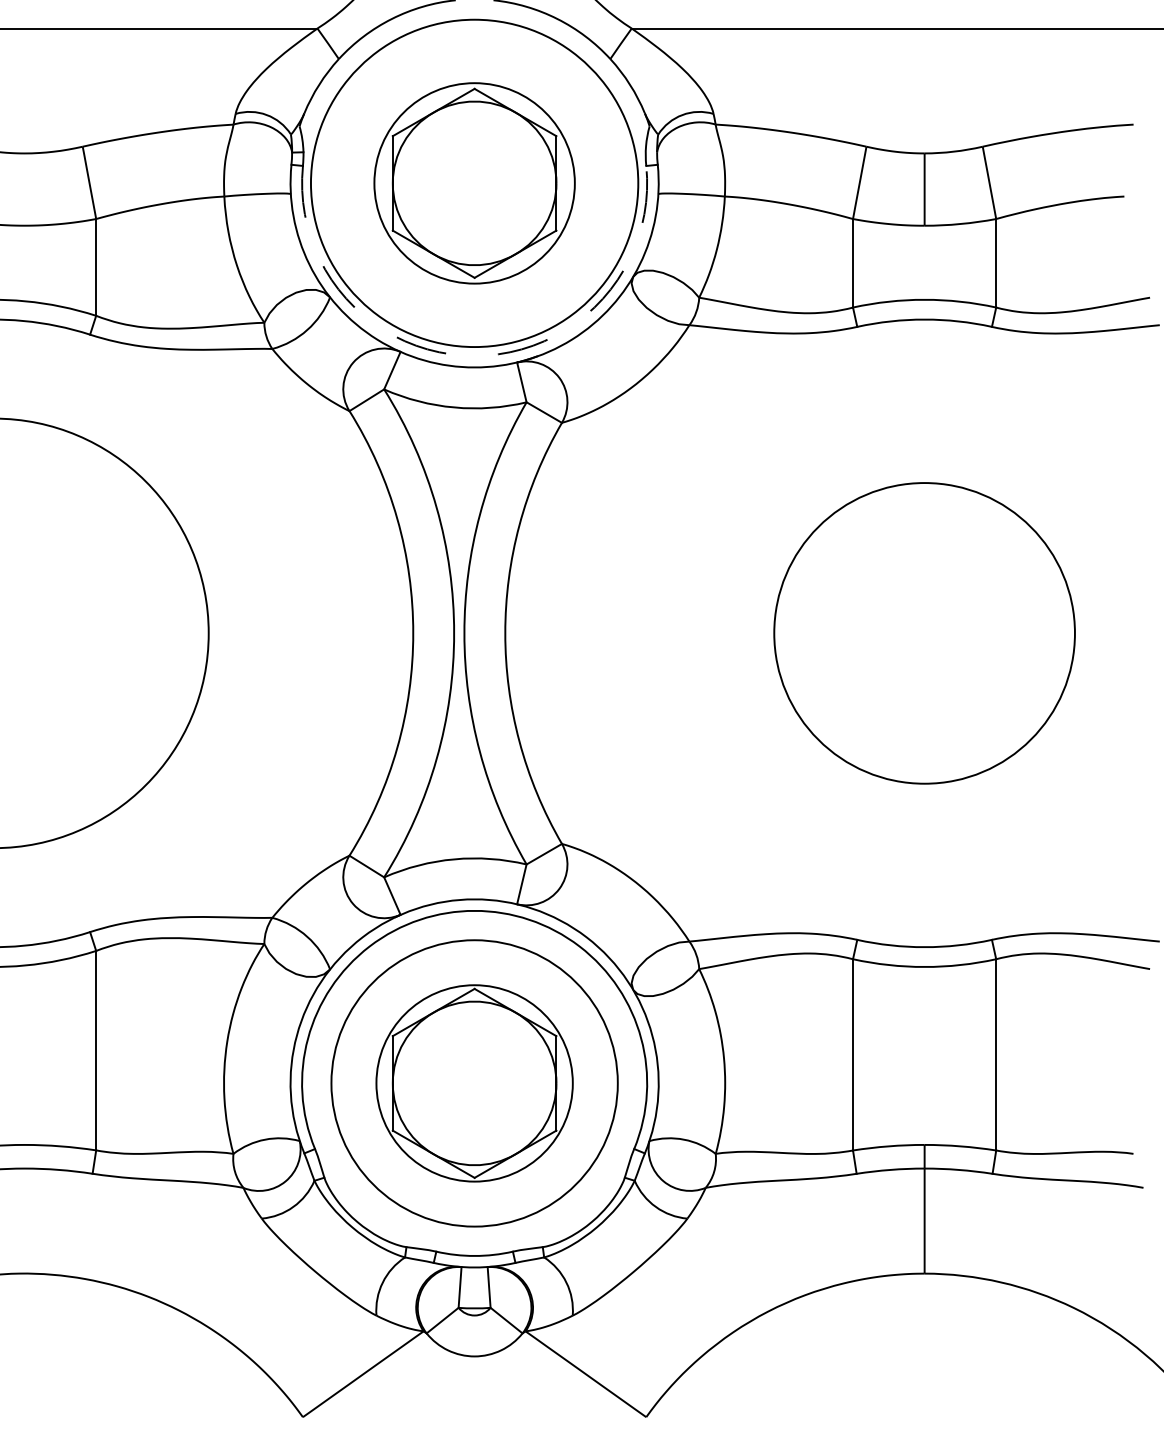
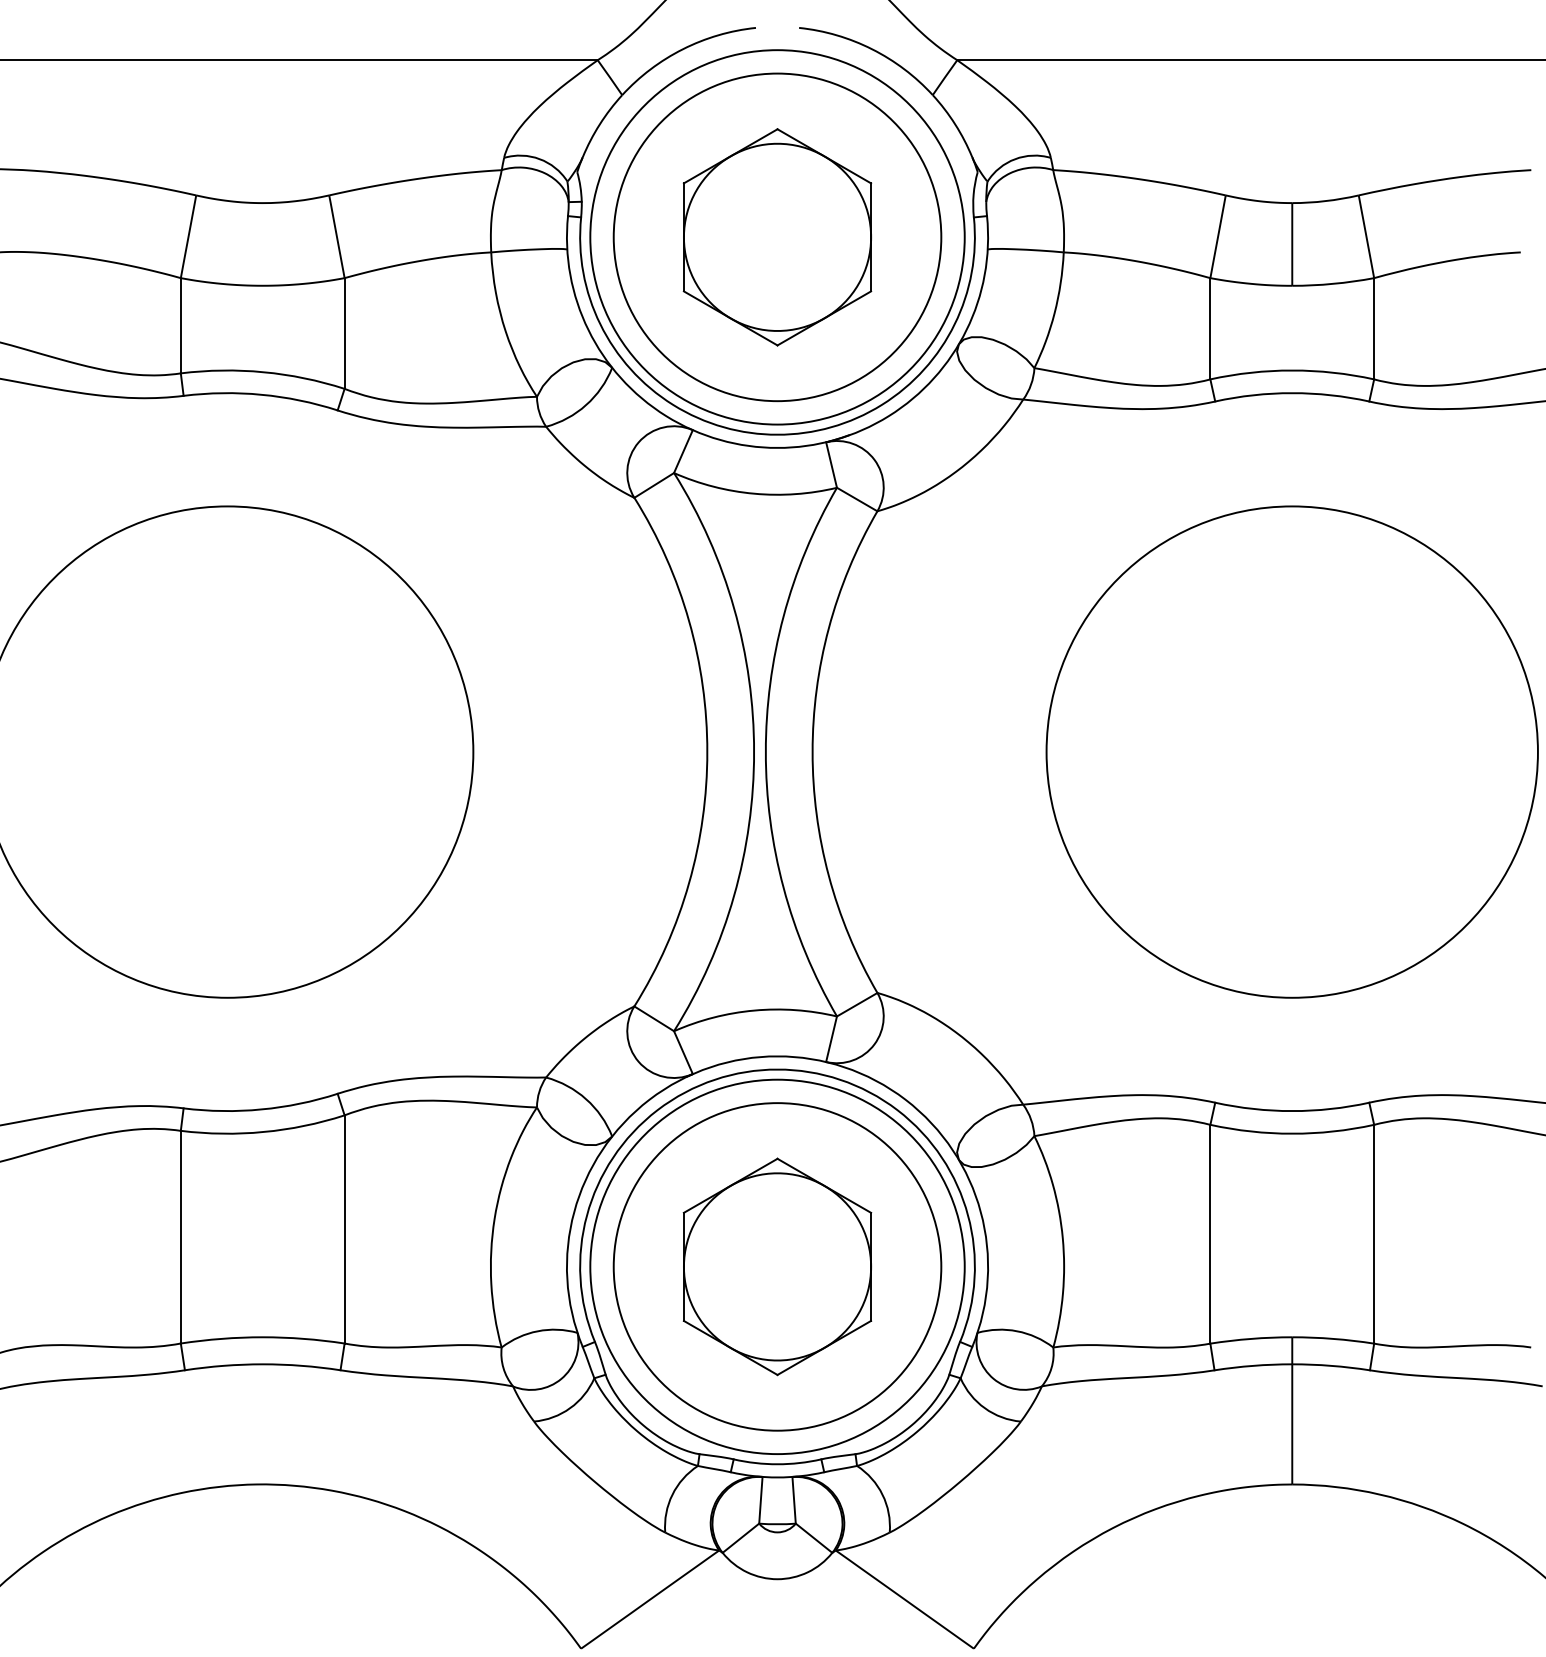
circle: (474, 183) -> (777, 237), size x1.43
arc: (474, 355) -> (777, 434), dashed -> solid
circle: (923, 632) -> (1291, 751), size x1.43
circle: (474, 1083) -> (777, 1266), size x1.67

